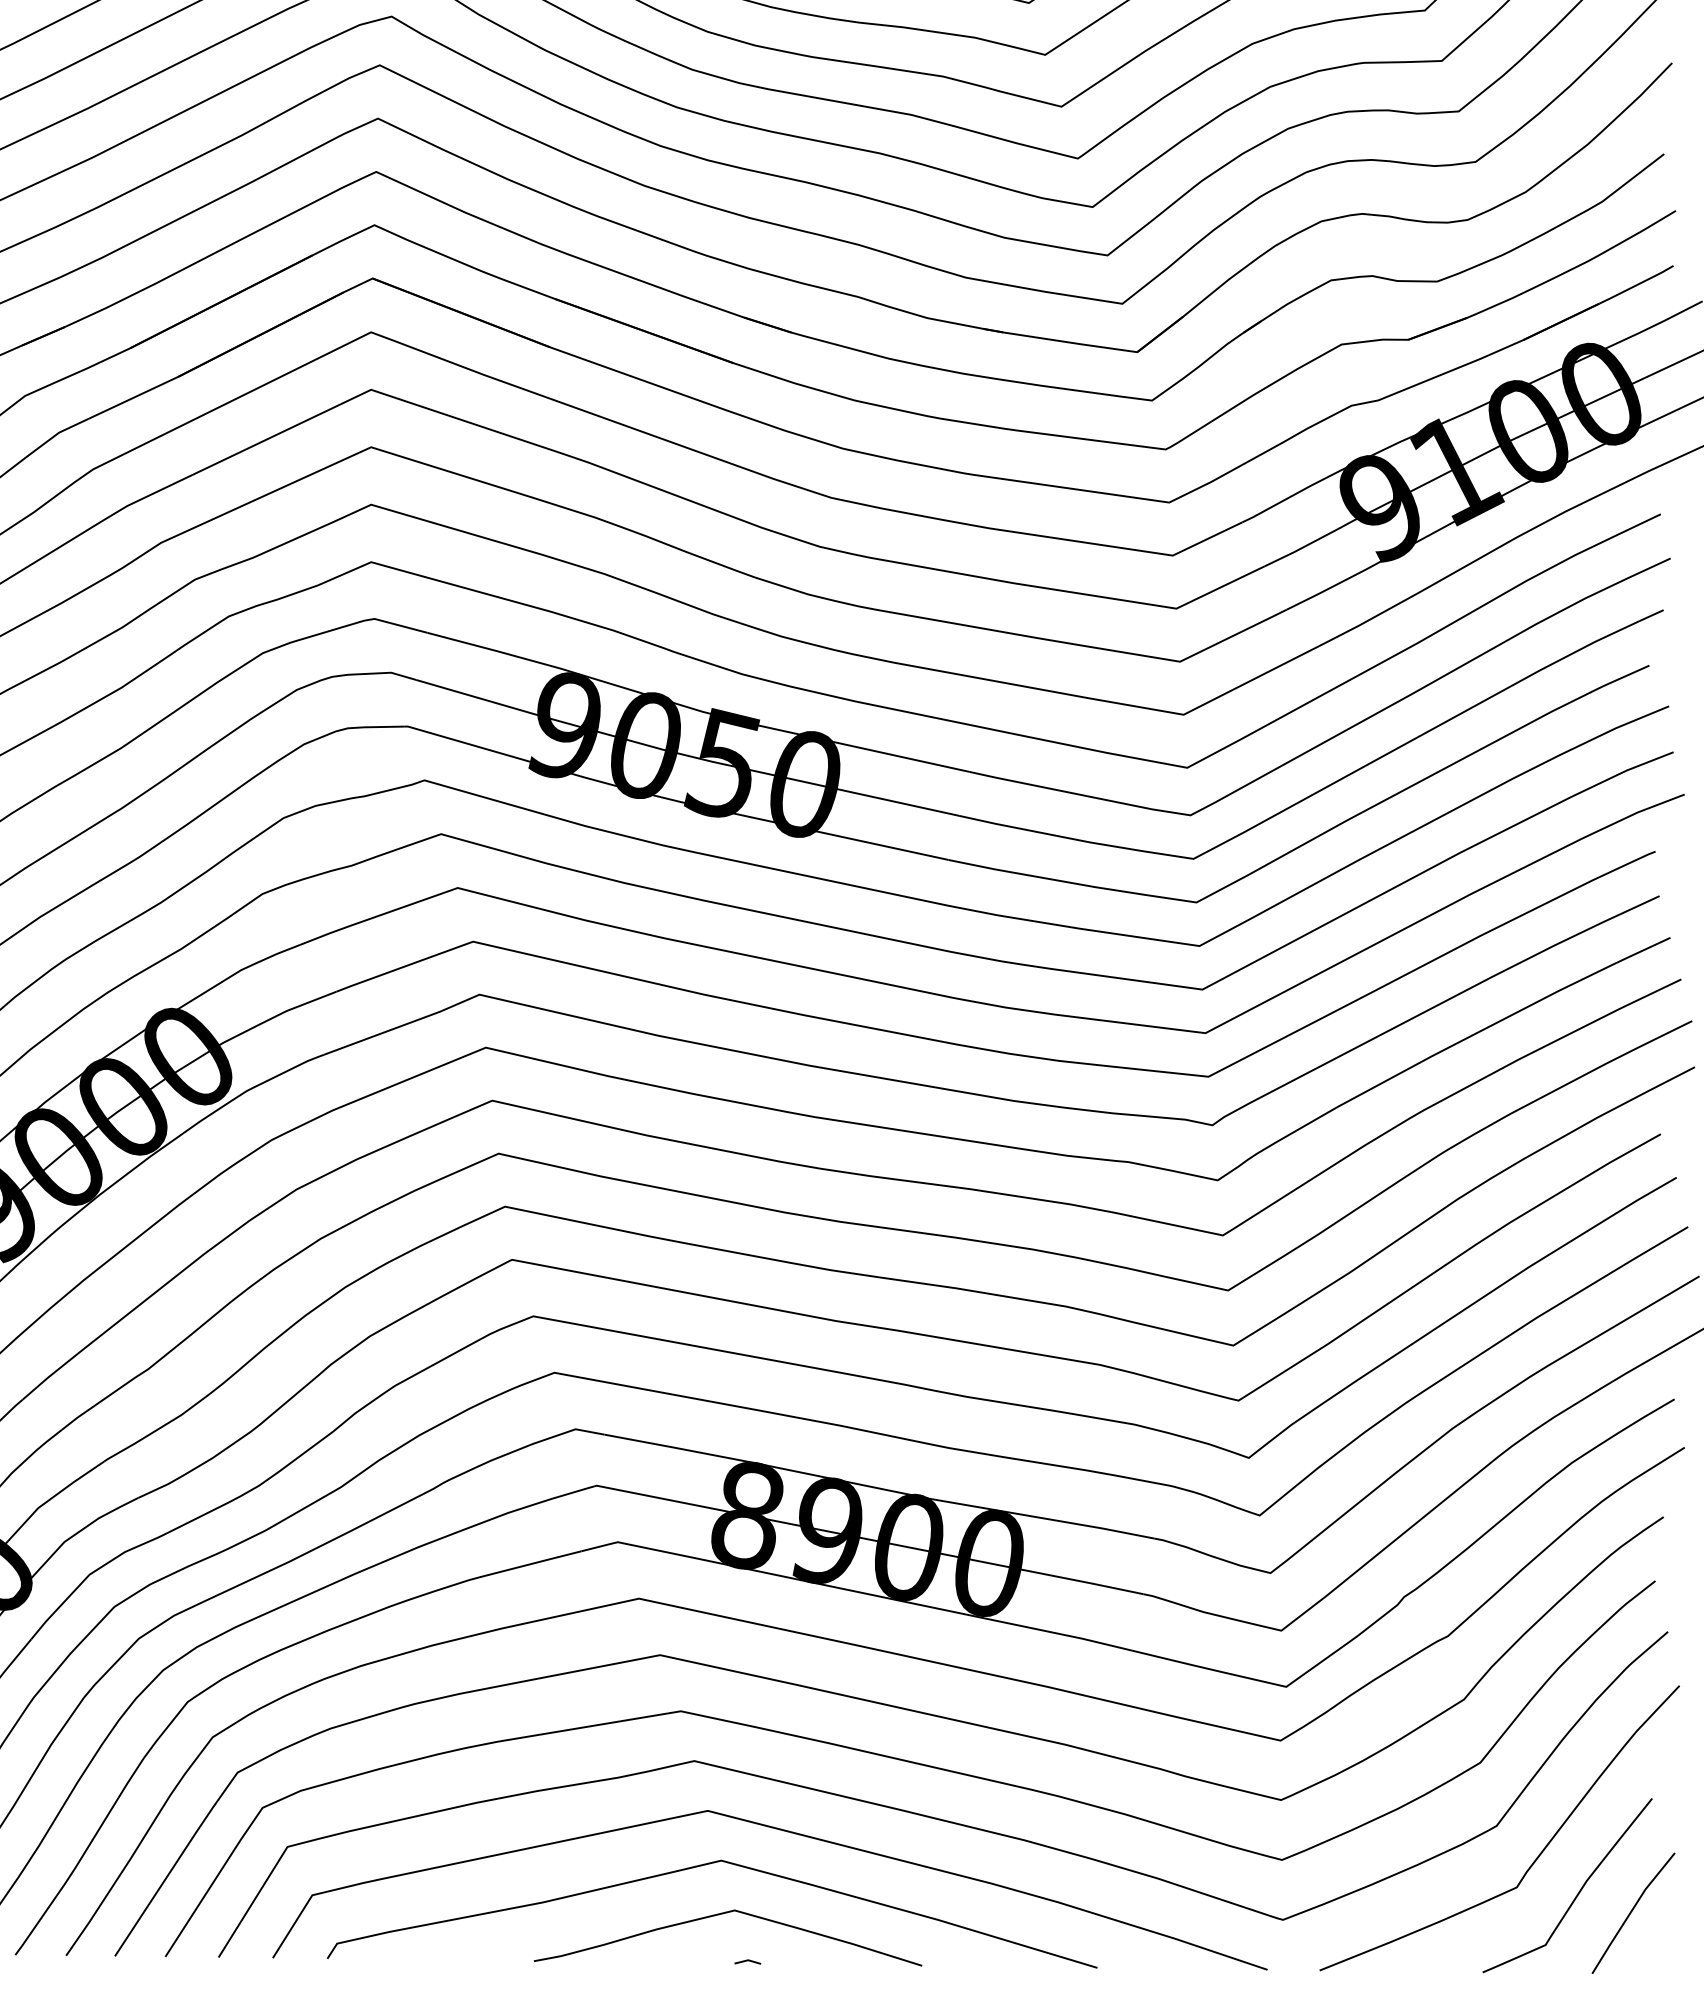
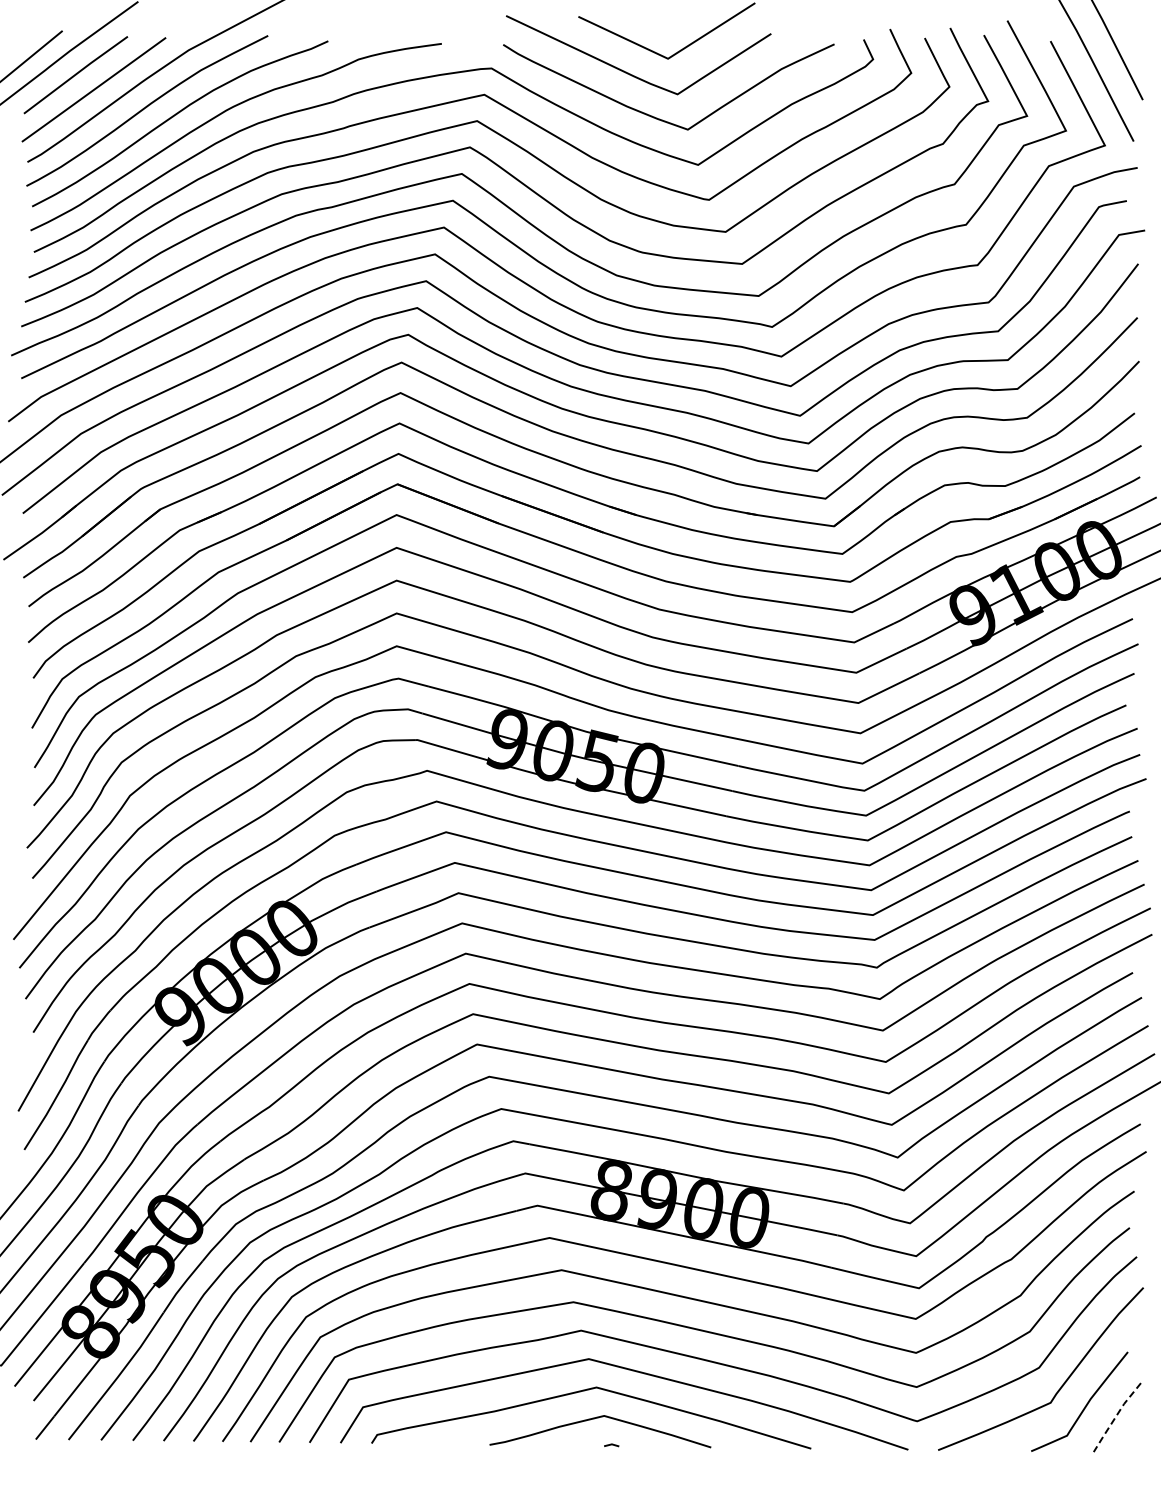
line: (1630, 1913) -> (1115, 1417), solid -> dashed

